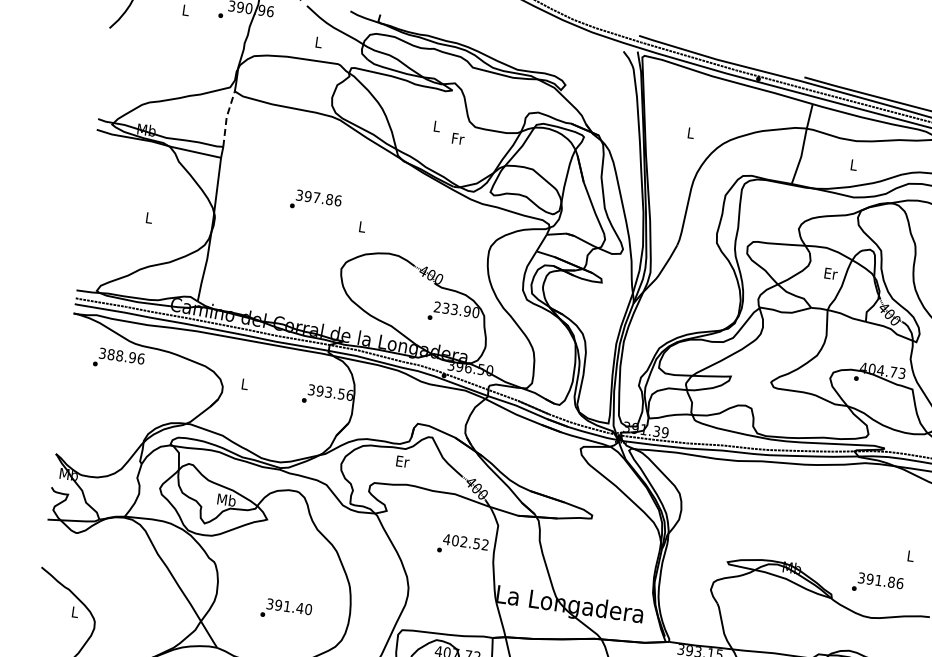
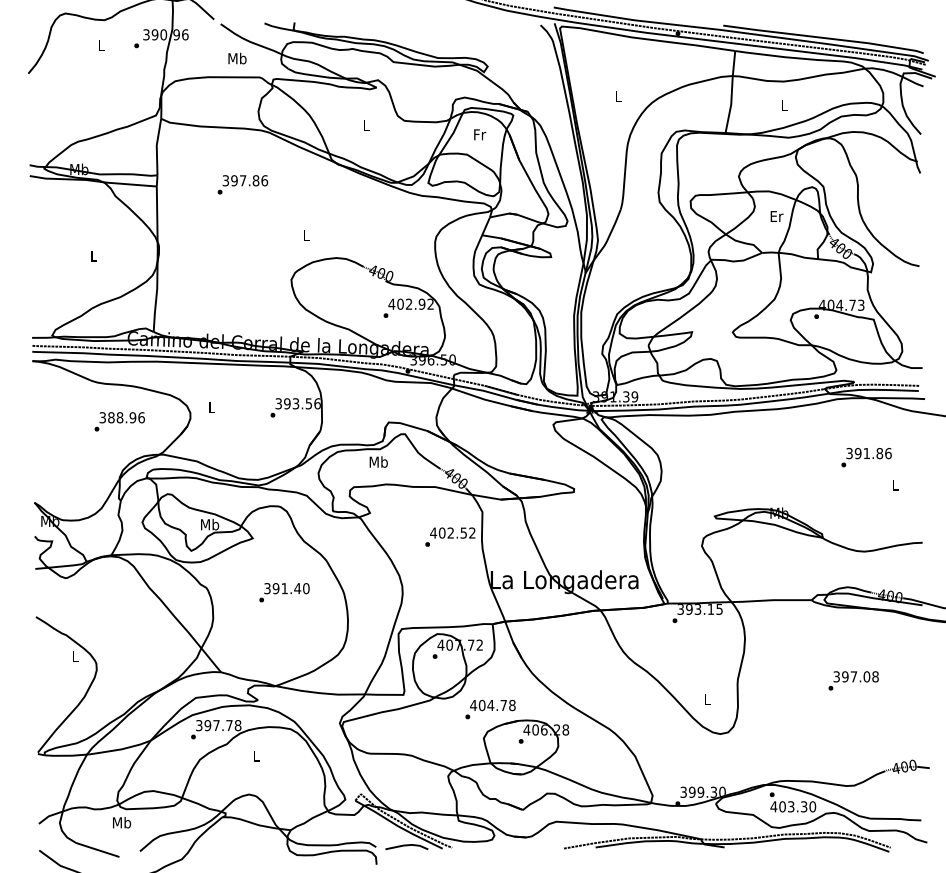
text: (318, 42) -> (237, 58), L -> Mb
line: (226, 117) -> (156, 145), dashed -> solid
text: (458, 138) -> (480, 134), moved
text: (315, 201) -> (242, 184), moved
text: (457, 309) -> (411, 303), 233.90 -> 402.92
text: (118, 359) -> (119, 421), moved
text: (402, 460) -> (378, 461), Er -> Mb
text: (877, 584) -> (866, 457), moved
text: (286, 610) -> (284, 592), moved

